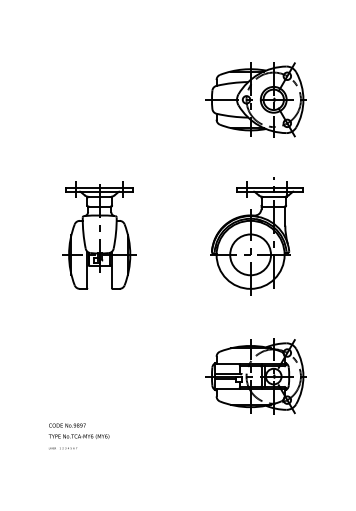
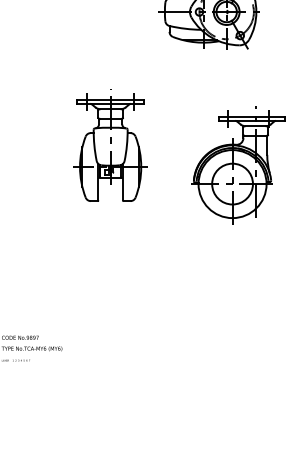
part: (99, 235) -> (110, 147), moved
part: (256, 236) -> (238, 165), moved
part: (255, 376) -> (208, 288), removed

